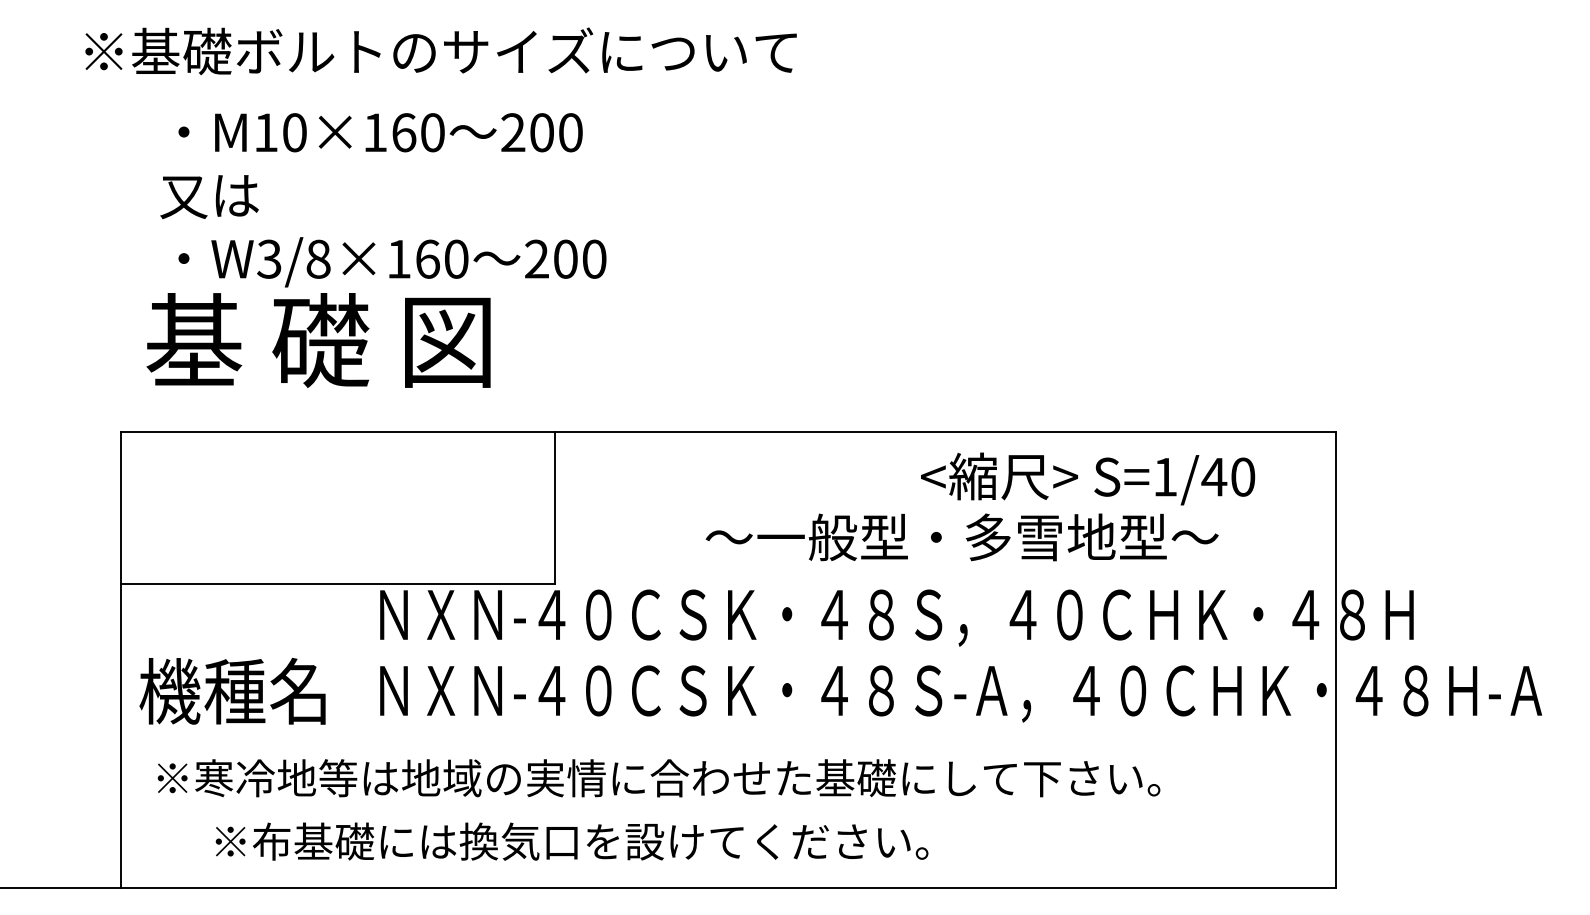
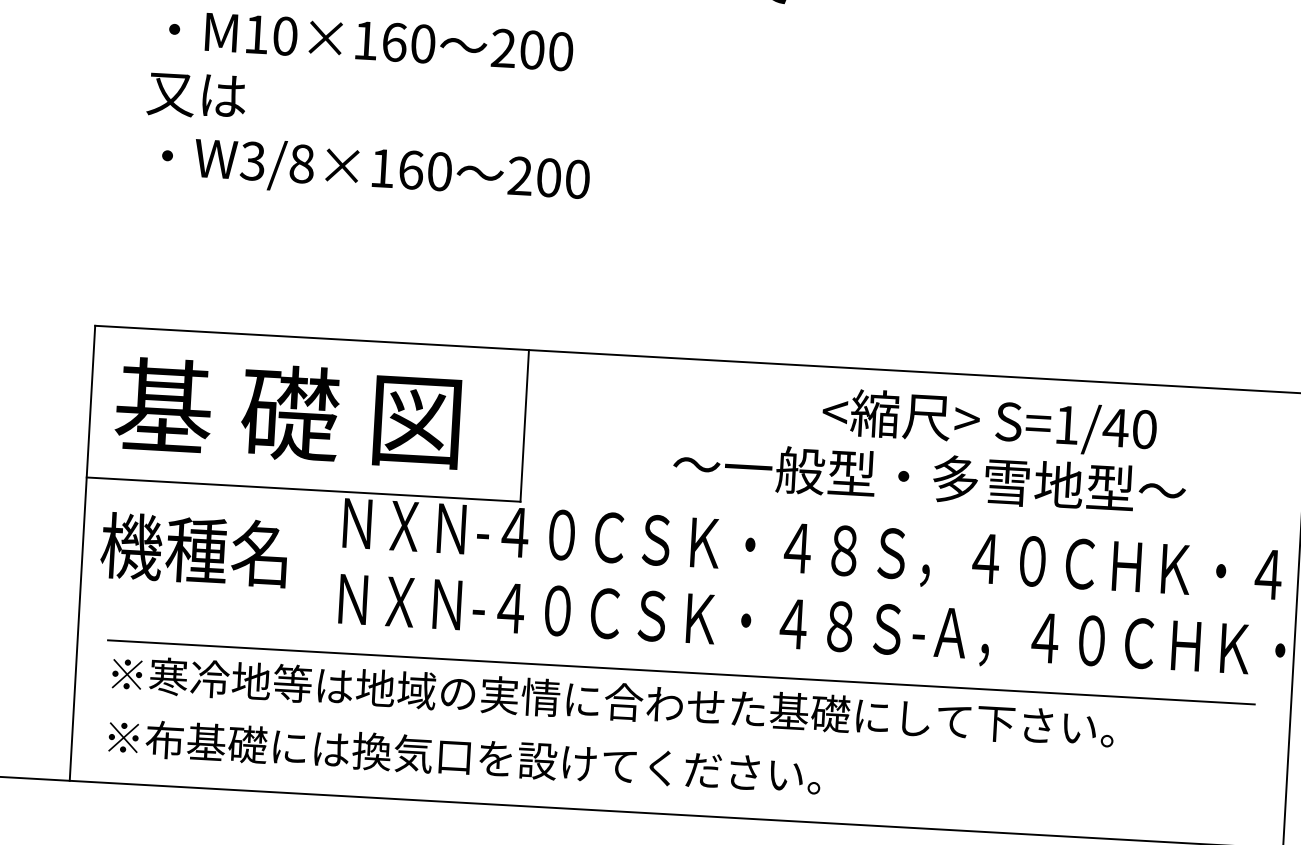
text: (318, 340) -> (288, 413), moved
text: (1088, 478) -> (990, 422), moved
text: (232, 690) -> (194, 549), moved
line: (725, 745) -> (681, 672), added
text: (571, 841) -> (464, 756), moved

